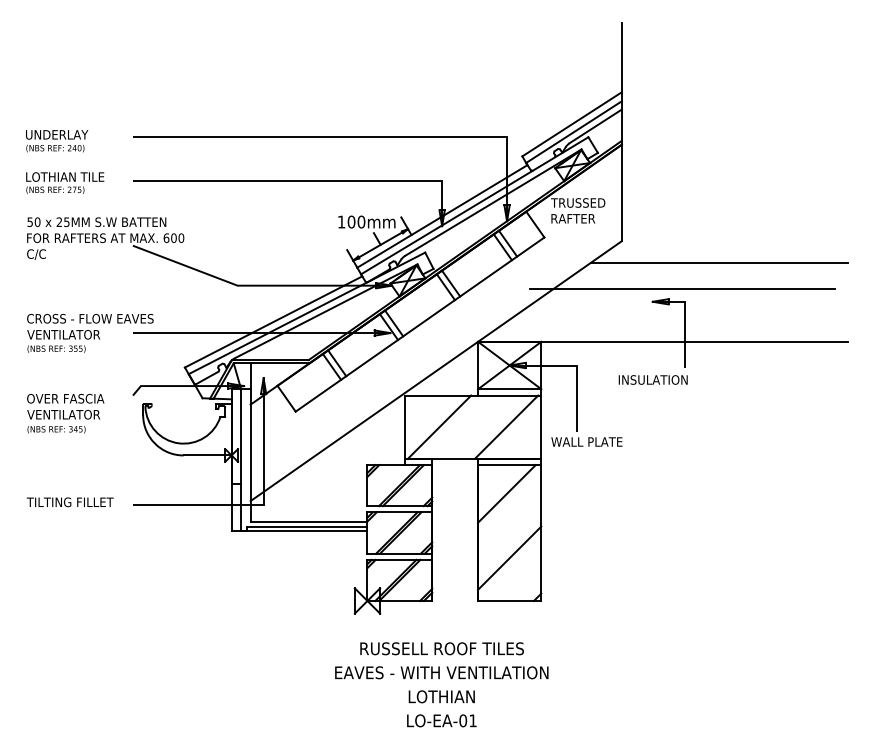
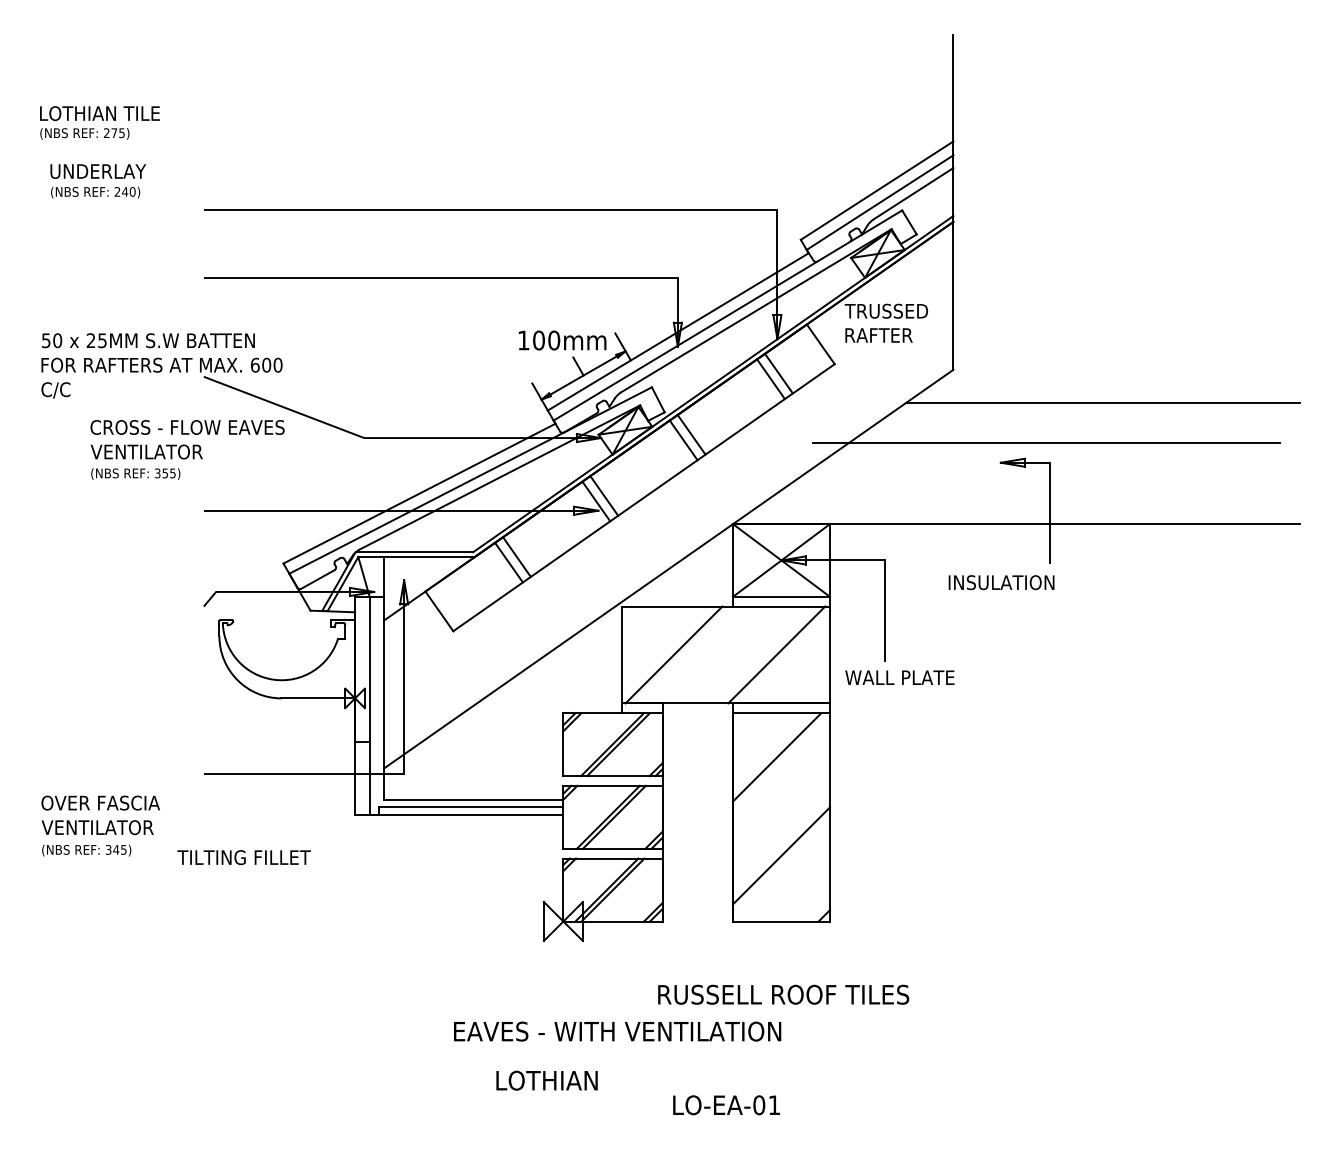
text: (57, 141) -> (98, 181), moved
text: (65, 182) -> (100, 121), moved
text: (90, 333) -> (187, 450), moved
text: (65, 413) -> (100, 825), moved
text: (69, 502) -> (242, 857), moved
text: (441, 648) -> (782, 994), moved
text: (441, 672) -> (617, 1031), moved
text: (441, 696) -> (546, 1080), moved
text: (441, 720) -> (725, 1104), moved

